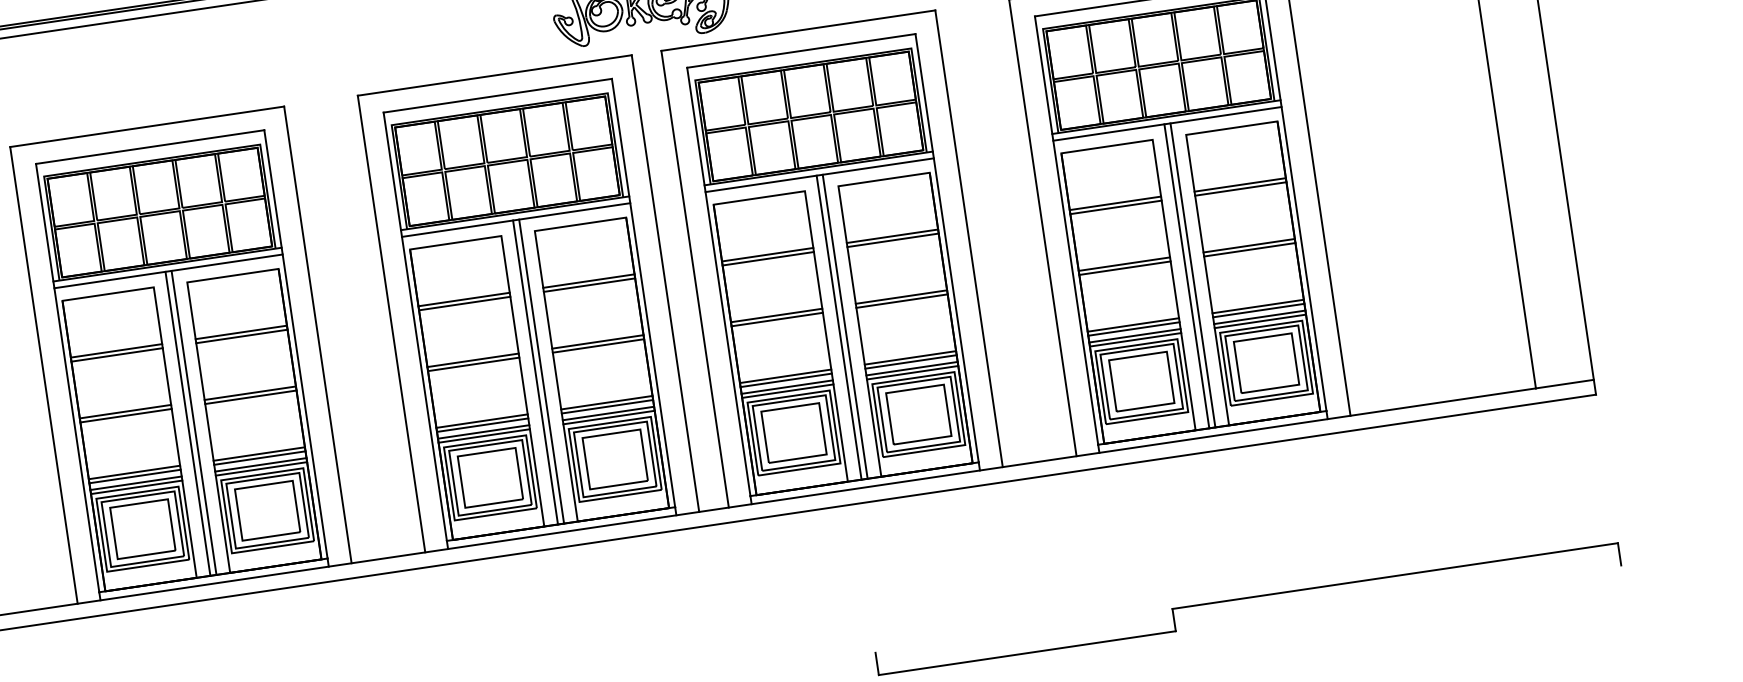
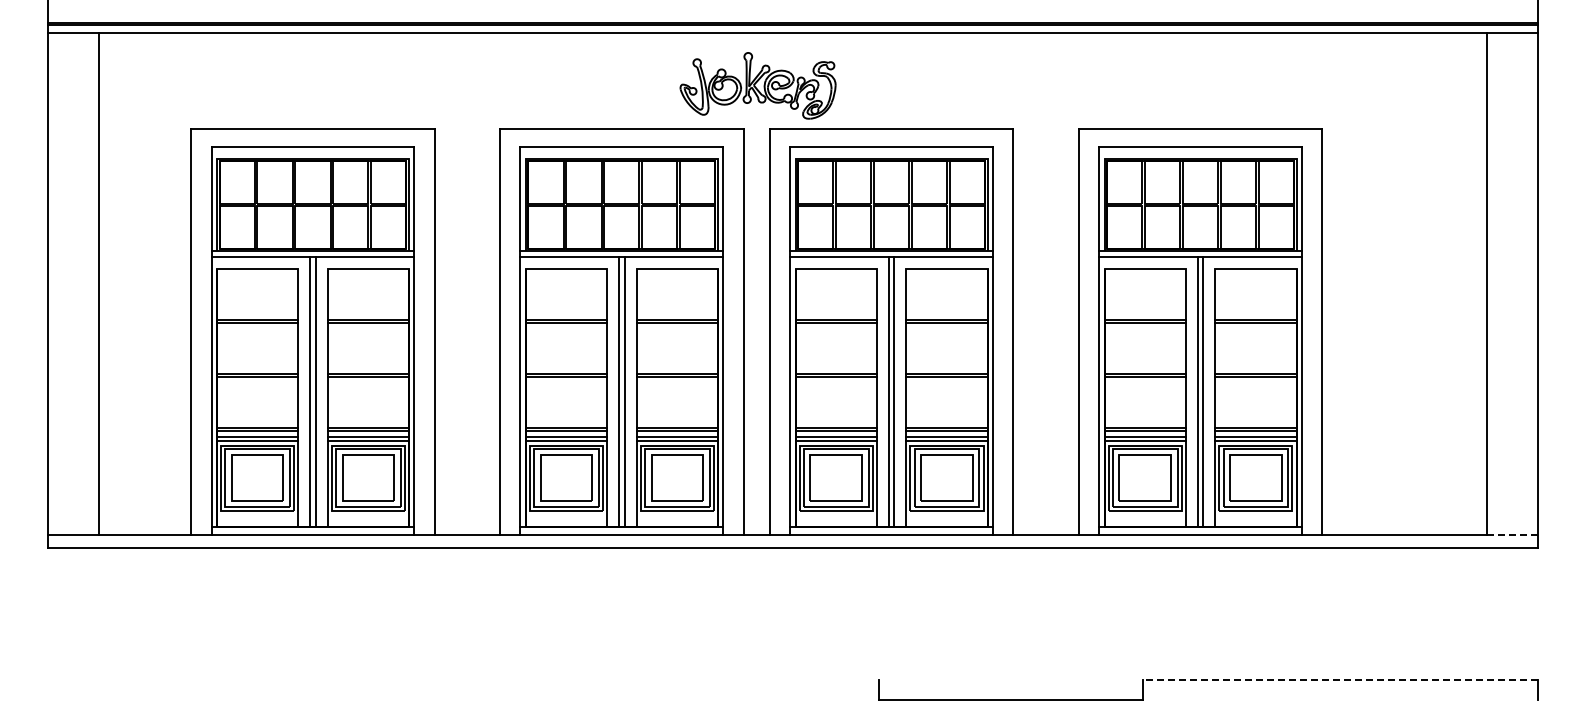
line: (1564, 383) -> (1512, 534), solid -> dashed
line: (1395, 575) -> (1340, 679), solid -> dashed

